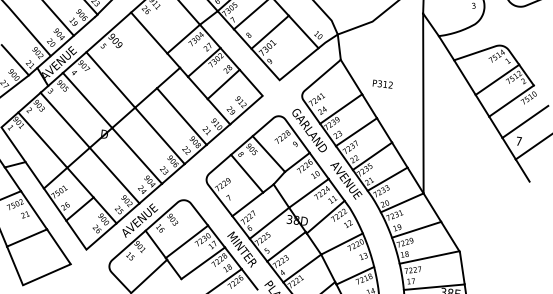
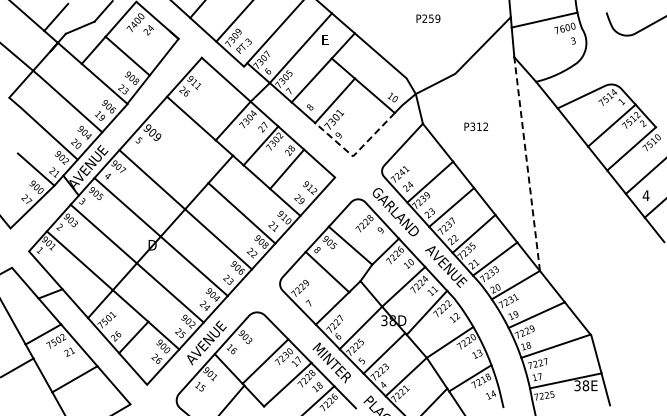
line: (281, 77) -> (355, 153), solid -> dashed
text: (383, 83) -> (476, 126), moved
line: (423, 103) -> (527, 164), solid -> dashed
text: (518, 141) -> (645, 195), 7 -> 4

